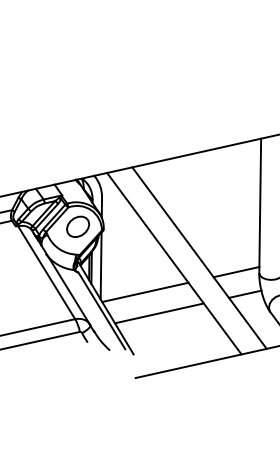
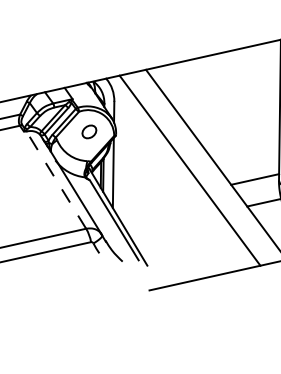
part: (78, 226) -> (89, 131), size x0.6
line: (46, 272) -> (56, 179), solid -> dashed
line: (145, 292) -> (159, 200), removed
line: (158, 313) -> (173, 222), removed

